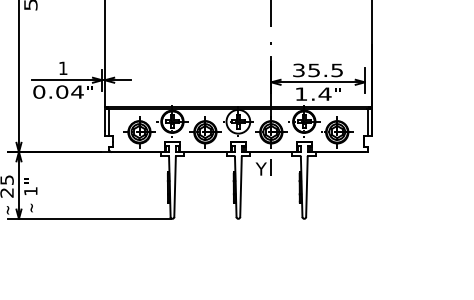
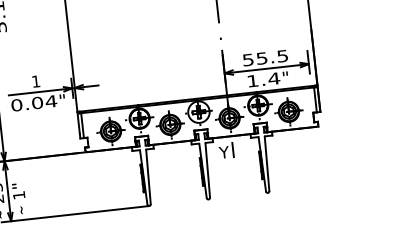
text: (298, 69) -> (247, 59), 35.5 -> 55.5

